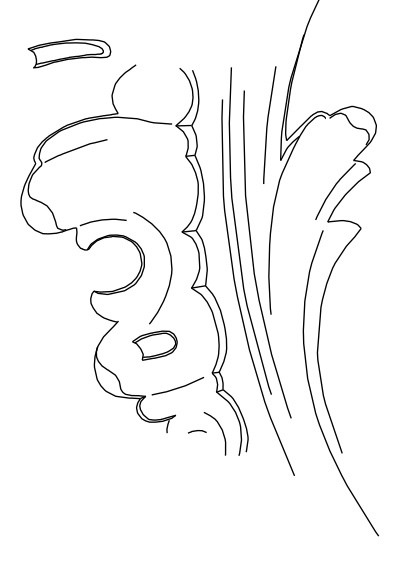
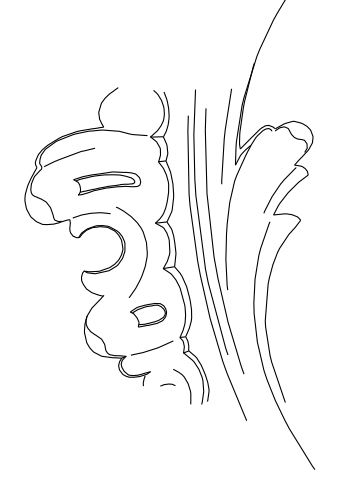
part: (69, 53) -> (107, 183), moved
part: (154, 345) -> (148, 315), moved

